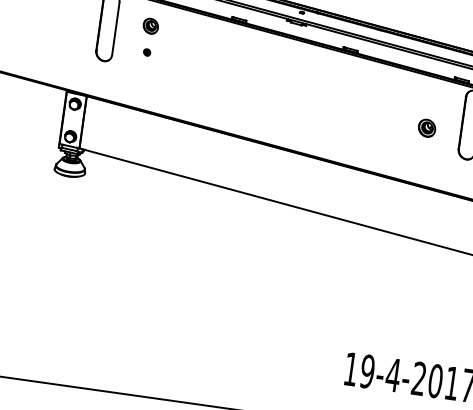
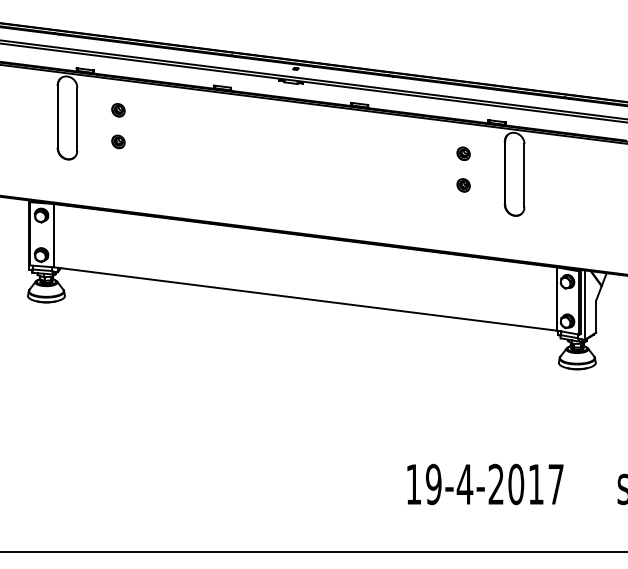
part: (150, 26) -> (118, 110), size x0.71
part: (147, 52) -> (118, 141), size x1.67
part: (430, 101) -> (463, 153), added
part: (426, 128) -> (463, 185), size x0.62

